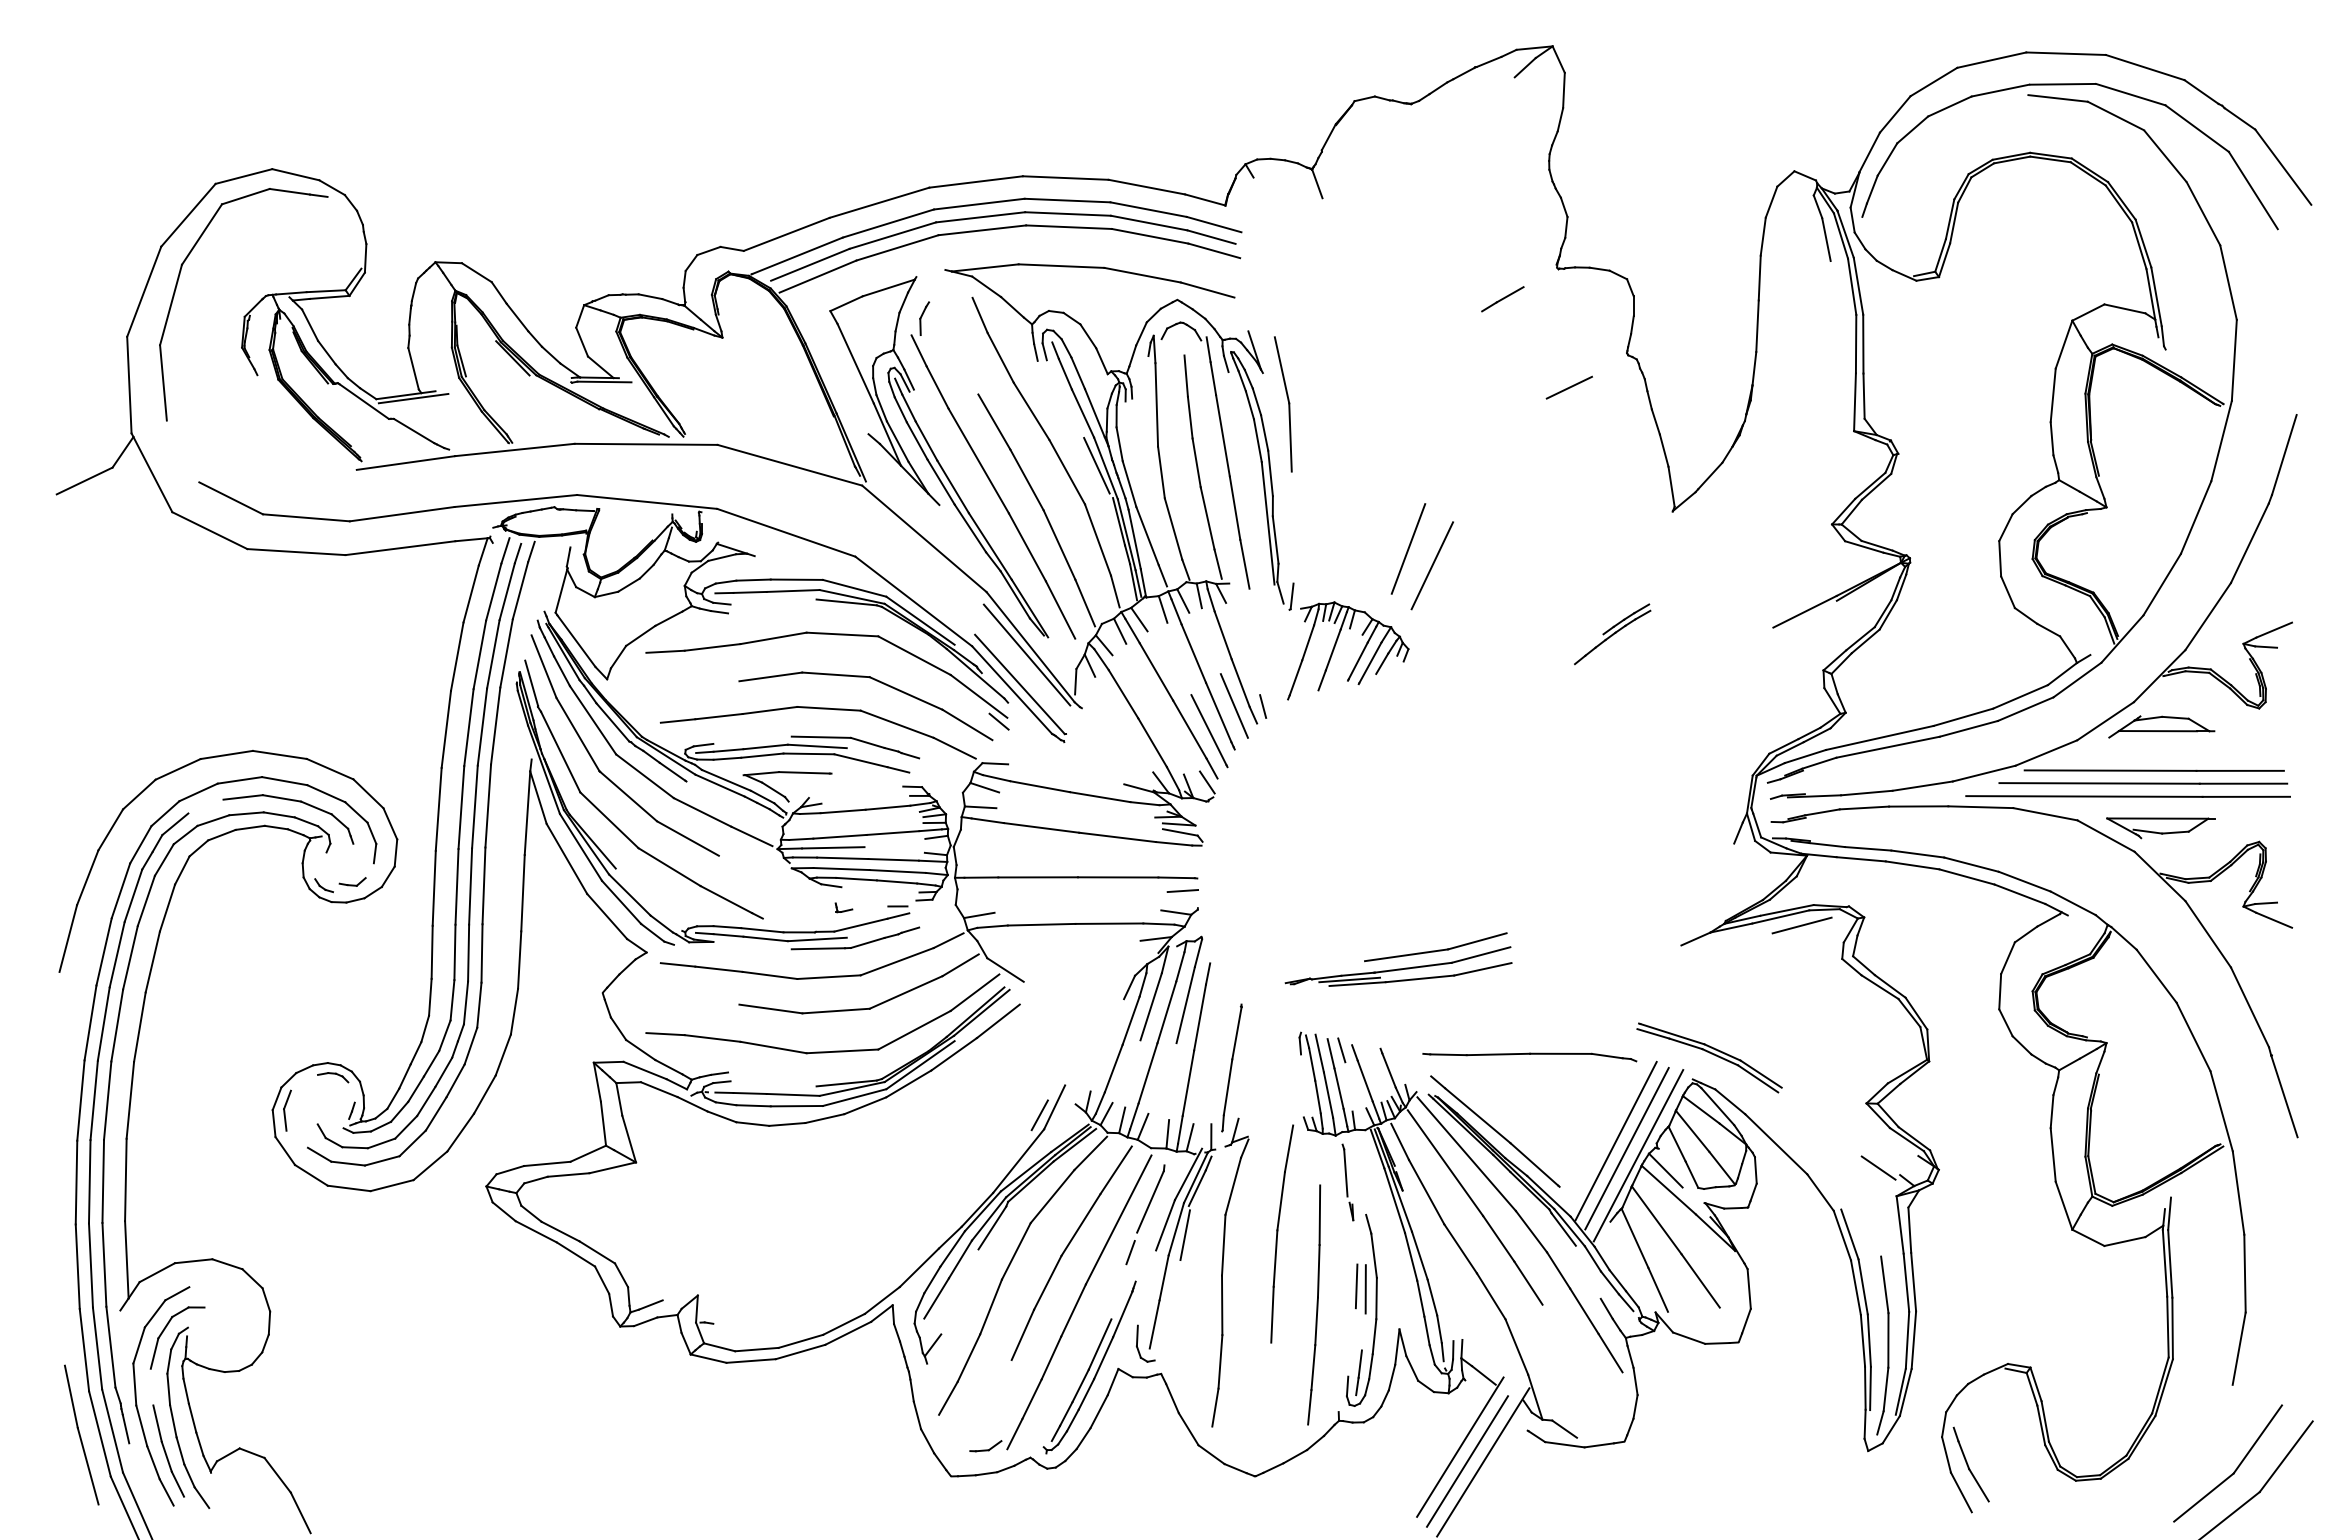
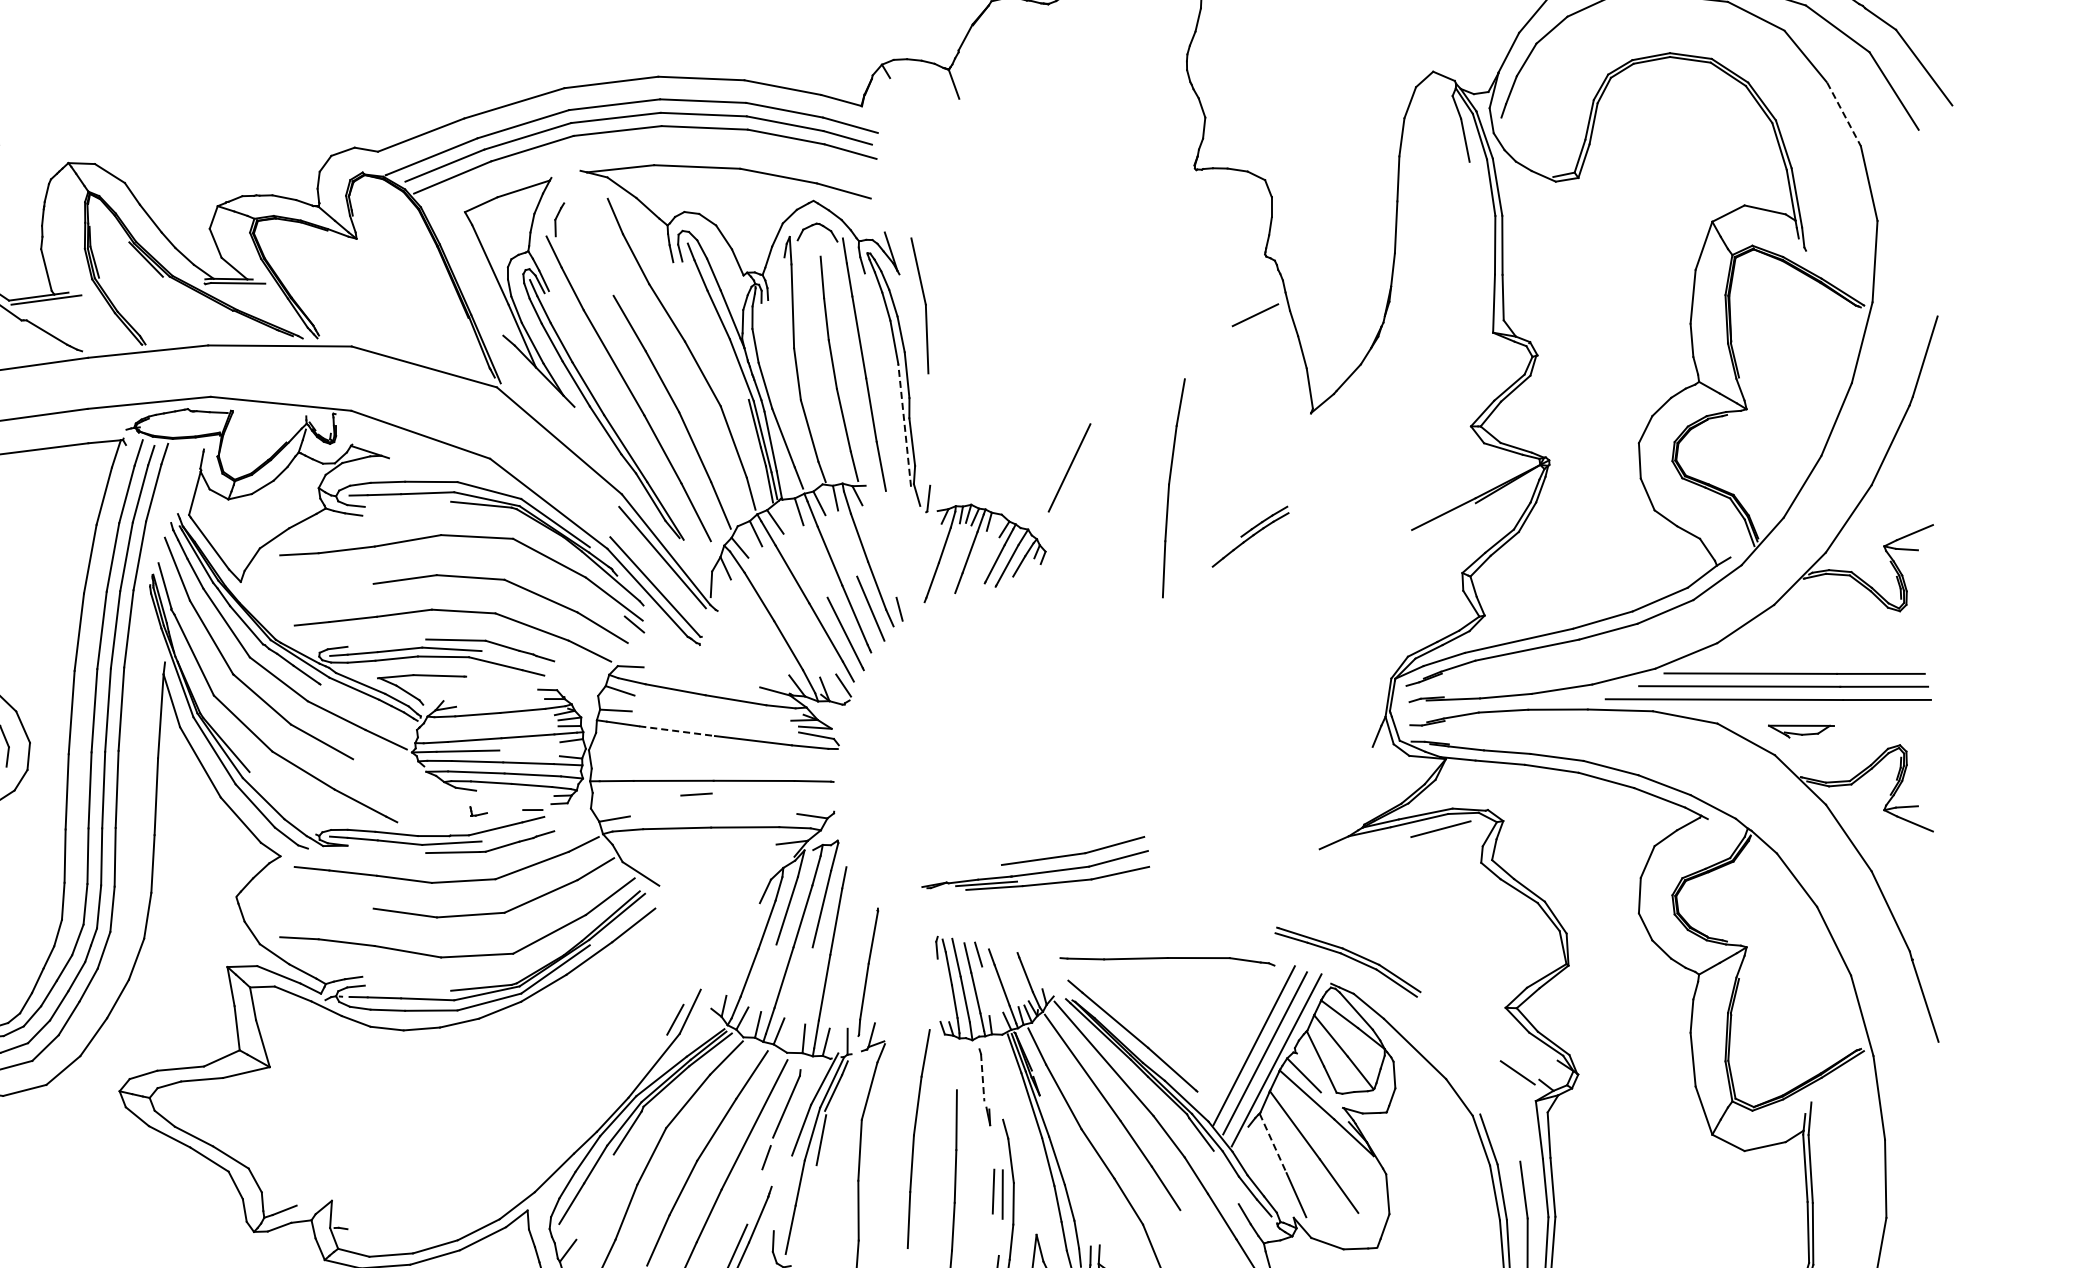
line: (2203, 213) -> (1844, 114), solid -> dashed
line: (1502, 299) -> (1140, 200), removed
line: (1568, 387) -> (1254, 314), moved
line: (1096, 465) -> (732, 367), removed
line: (1268, 523) -> (905, 425), solid -> dashed
line: (1408, 548) -> (1045, 450), removed
part: (1536, 585) -> (1174, 487), added
part: (2161, 726) -> (1801, 629), removed
line: (1041, 827) -> (677, 730), solid -> dashed
part: (2160, 828) -> (1800, 731), size x0.6
line: (1182, 890) -> (696, 794), moved
line: (1345, 1172) -> (982, 1077), solid -> dashed
line: (1635, 1238) -> (1273, 1143), solid -> dashed

